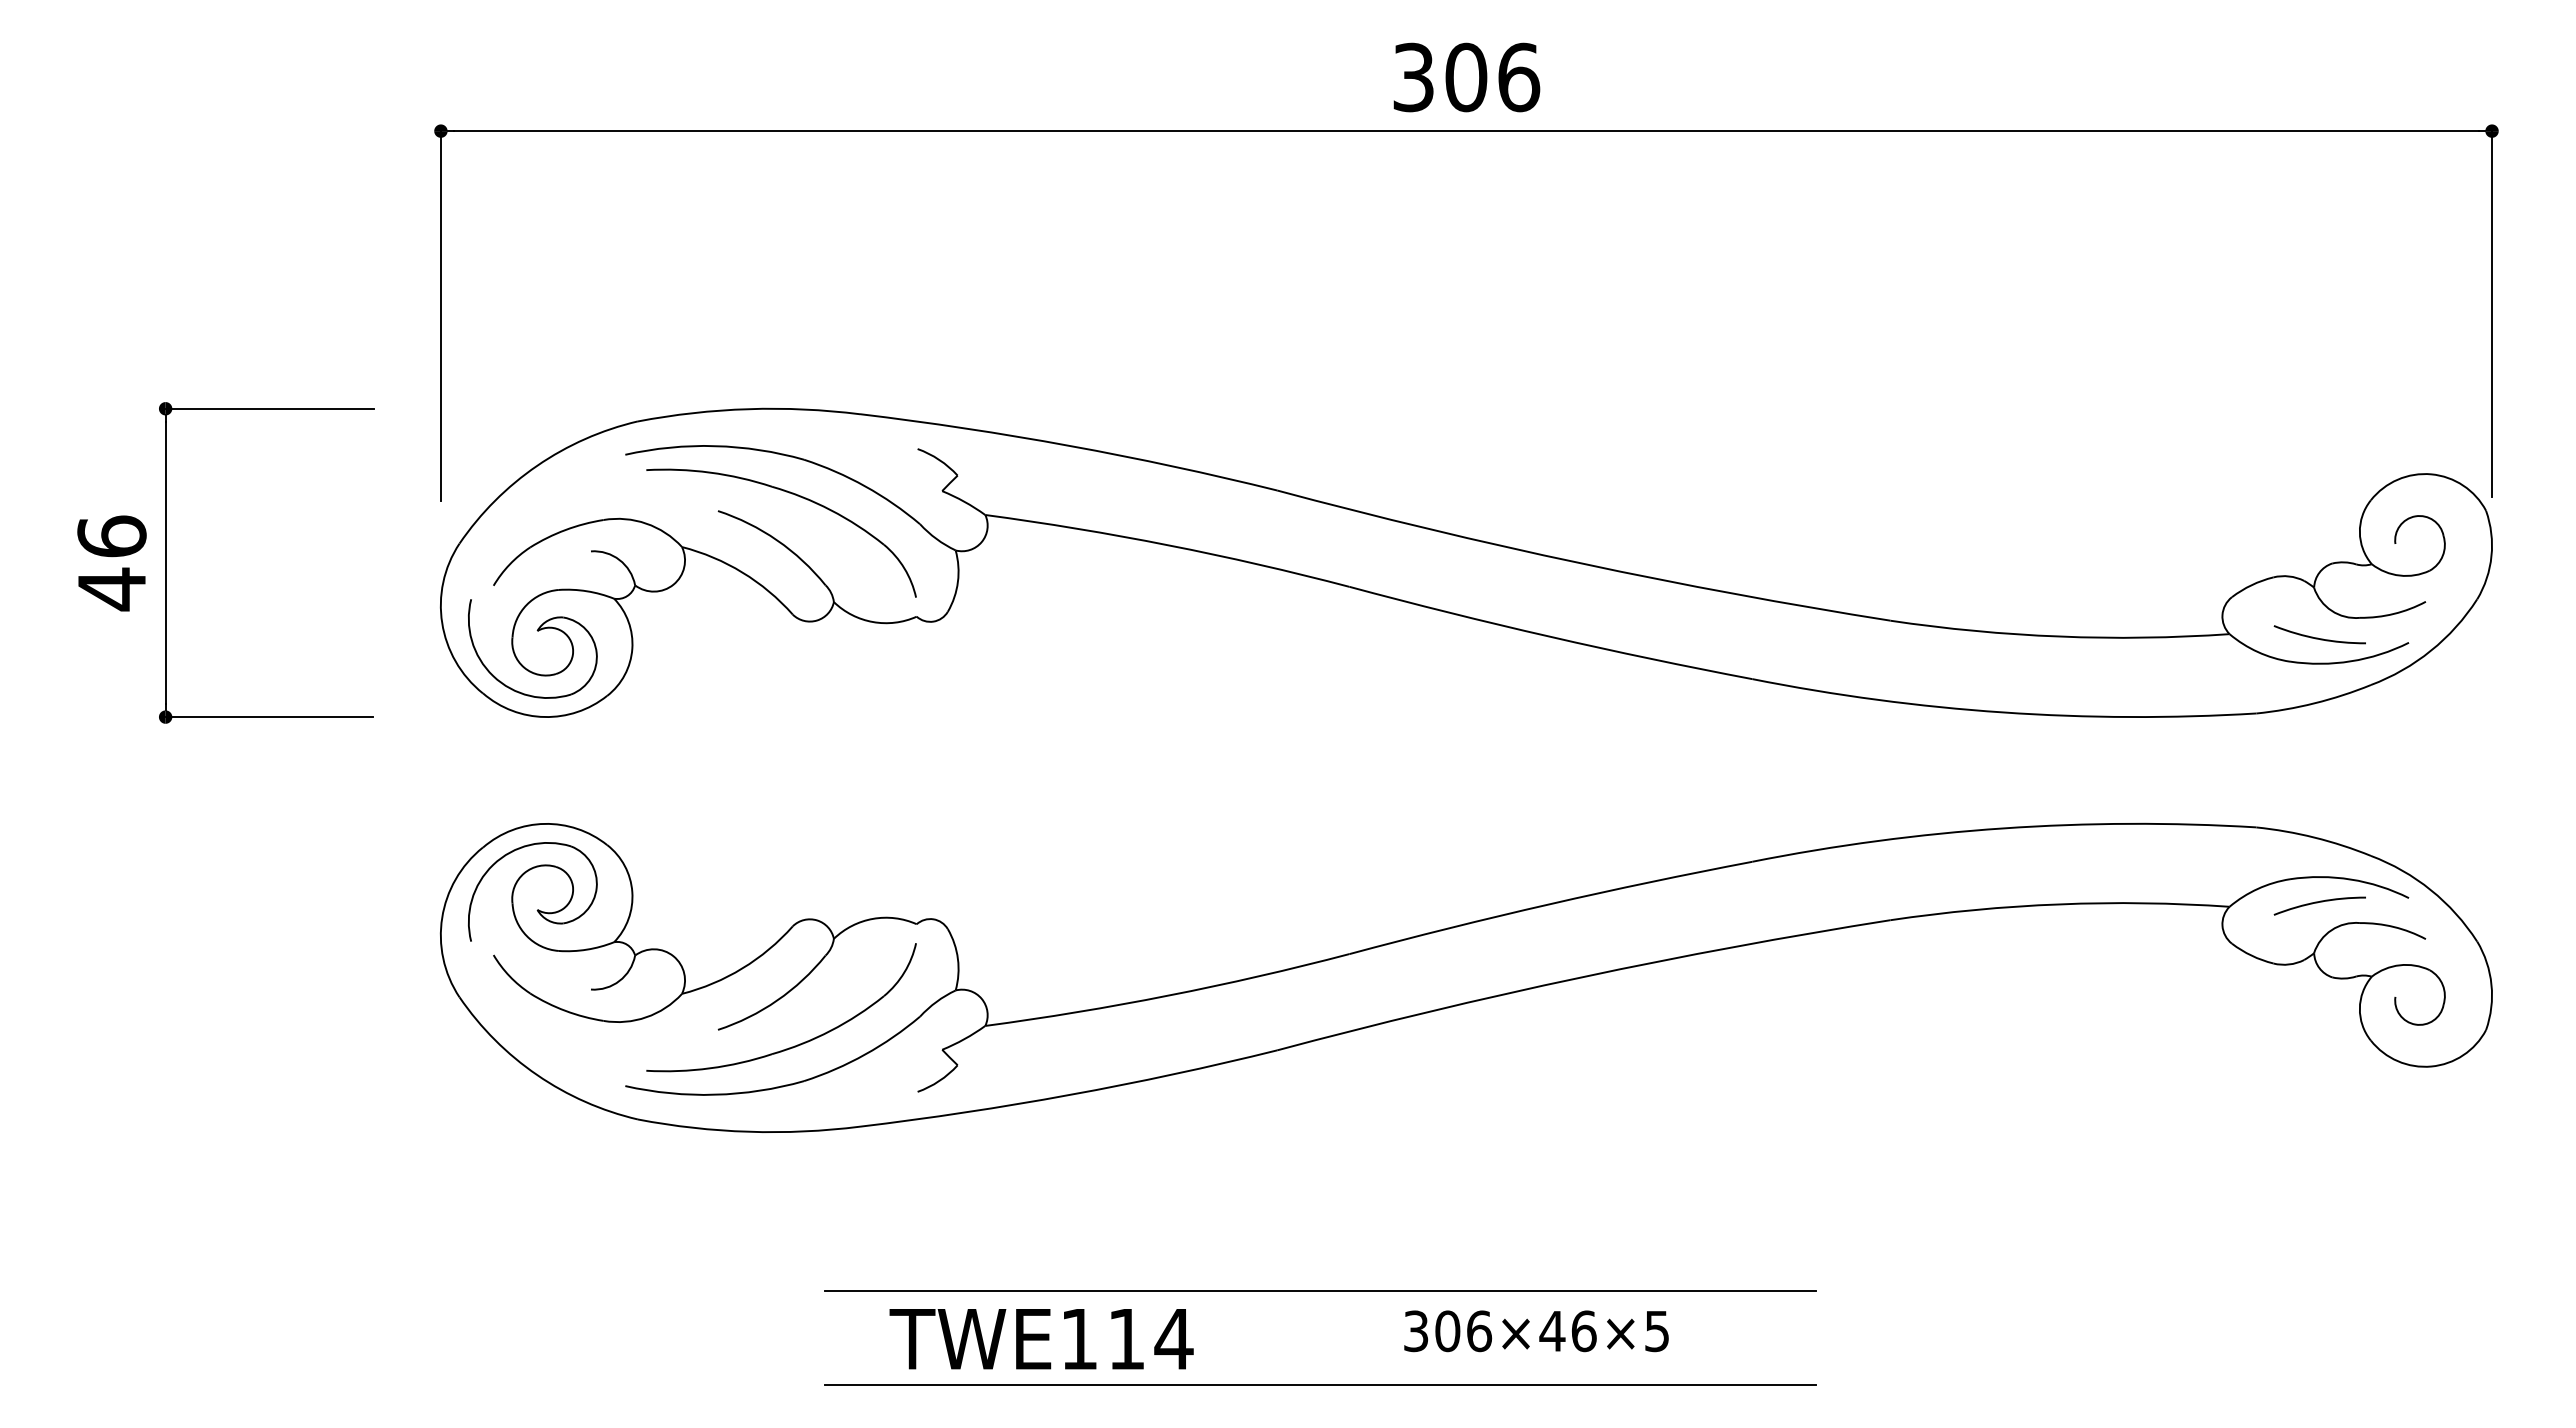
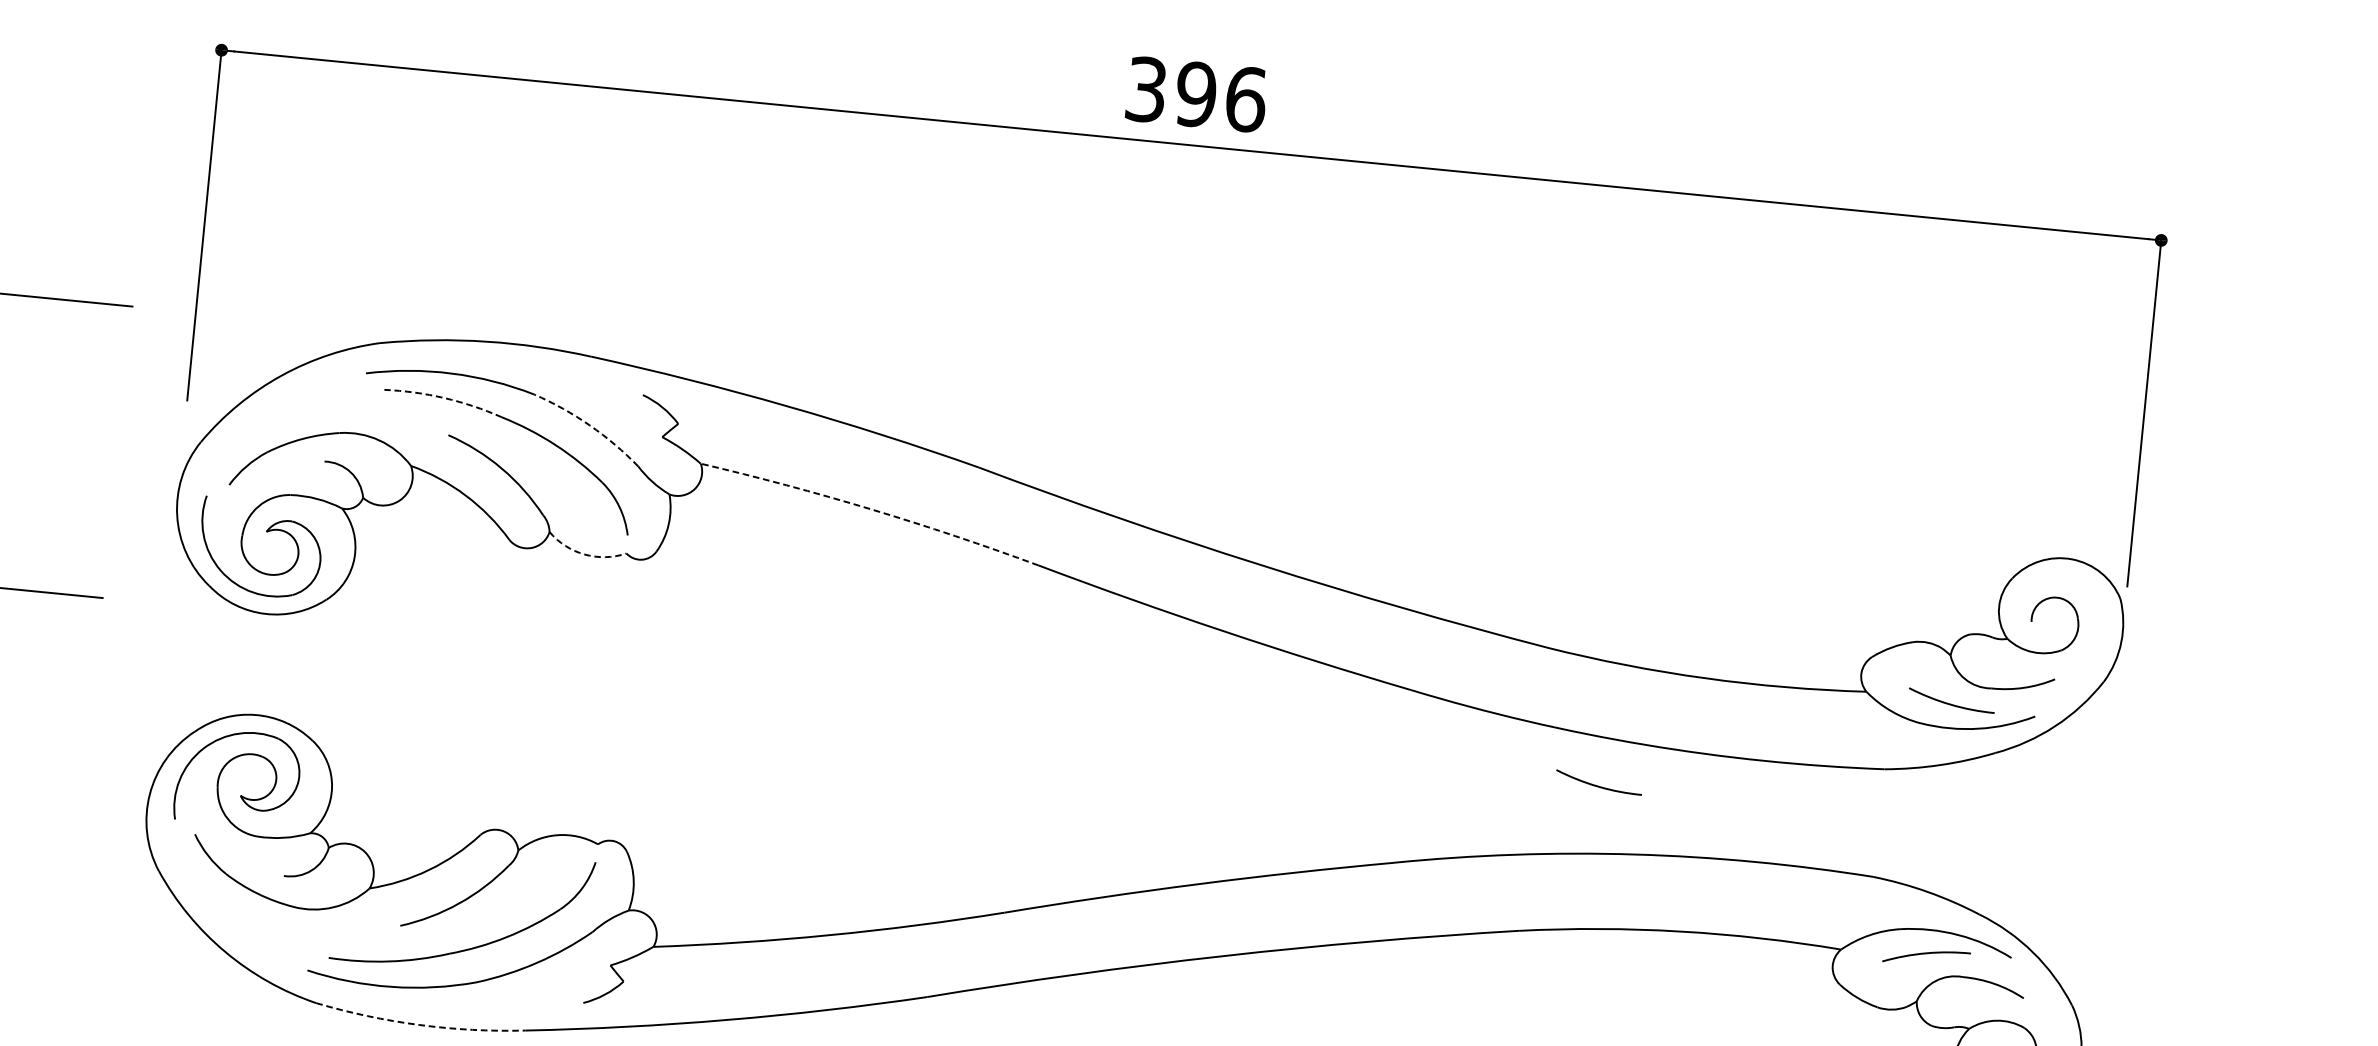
text: (1466, 77) -> (1196, 94), 306 -> 396
arc: (710, 472) -> (444, 398), solid -> dashed
arc: (865, 486) -> (590, 425), solid -> dashed
arc: (1168, 545) -> (871, 509), solid -> dashed
arc: (873, 622) -> (585, 555), solid -> dashed
arc: (1957, 759) -> (1597, 785), added
arc: (748, 1131) -> (419, 1024), solid -> dashed

